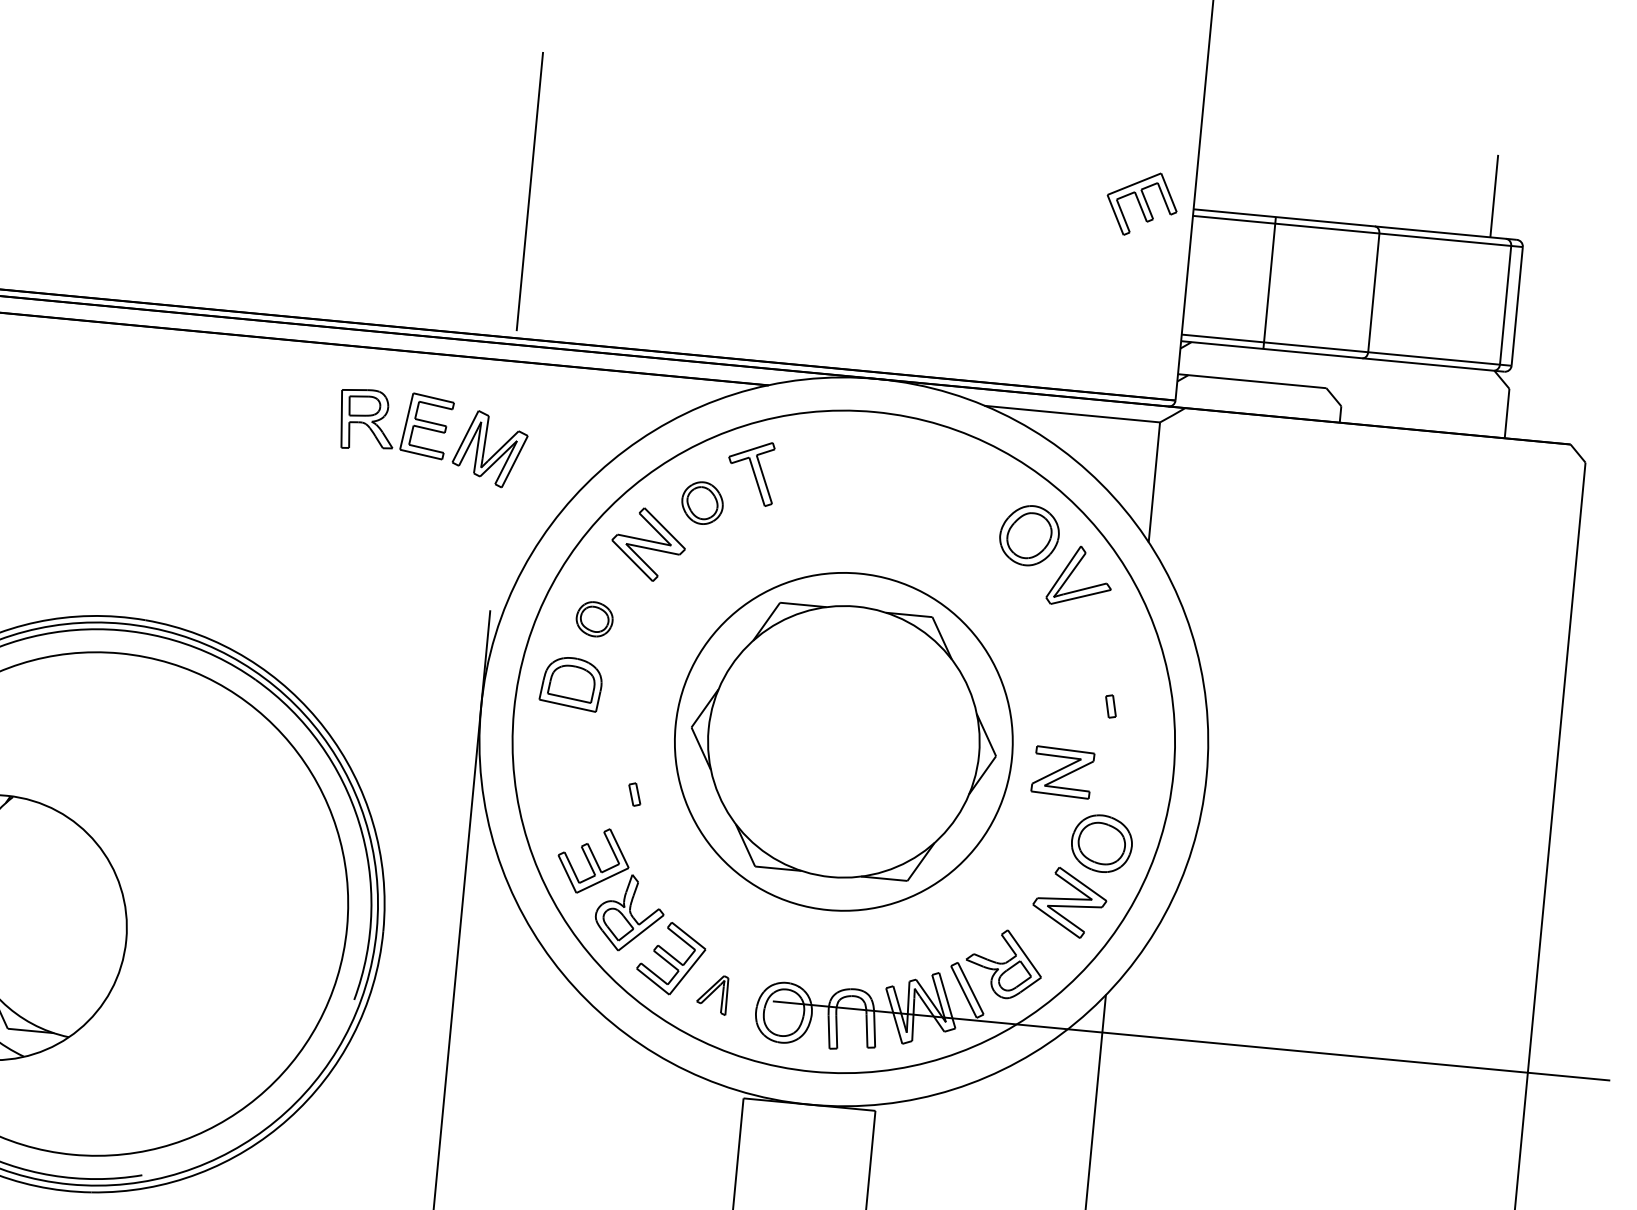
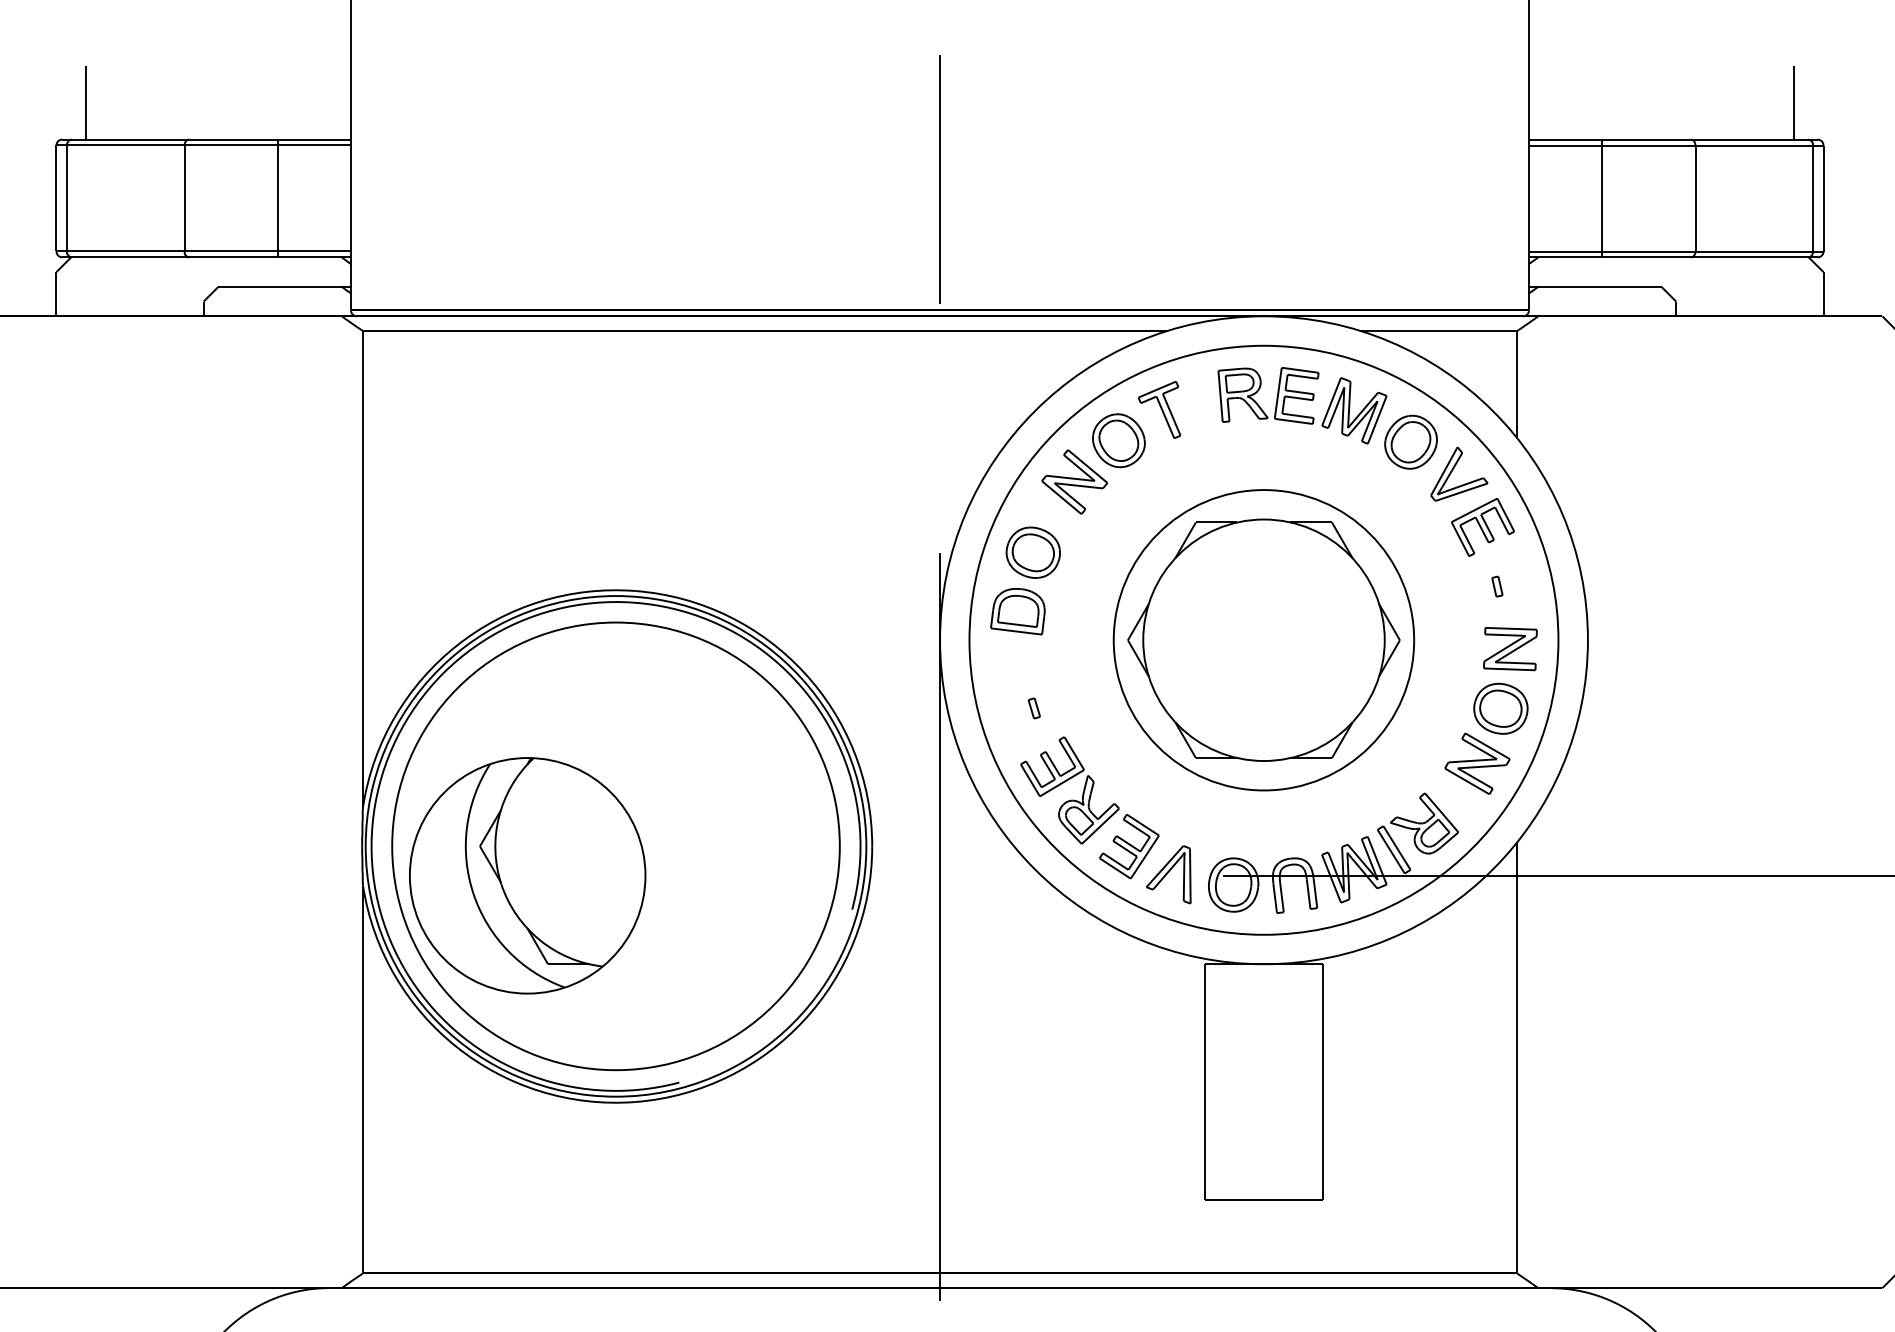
part: (1141, 204) -> (1482, 527), moved
part: (432, 437) -> (1302, 405), moved
part: (702, 502) -> (1118, 440), size x1.43
part: (593, 619) -> (1032, 552), size x1.67
part: (1062, 772) -> (1510, 649), moved
part: (633, 794) -> (1033, 708), moved
part: (712, 994) -> (1168, 874), size x1.67

